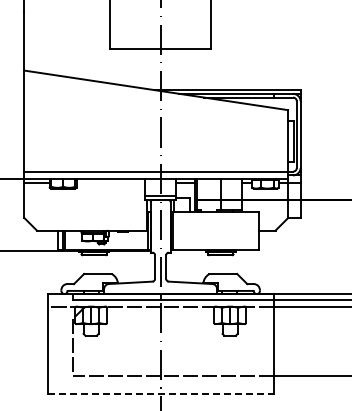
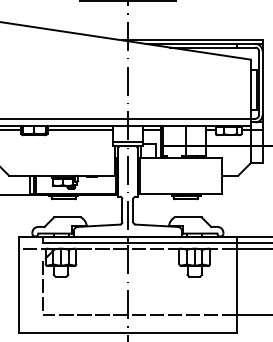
line: (110, 182) -> (79, 129), added
line: (160, 394) -> (127, 333), dashed -> solid

